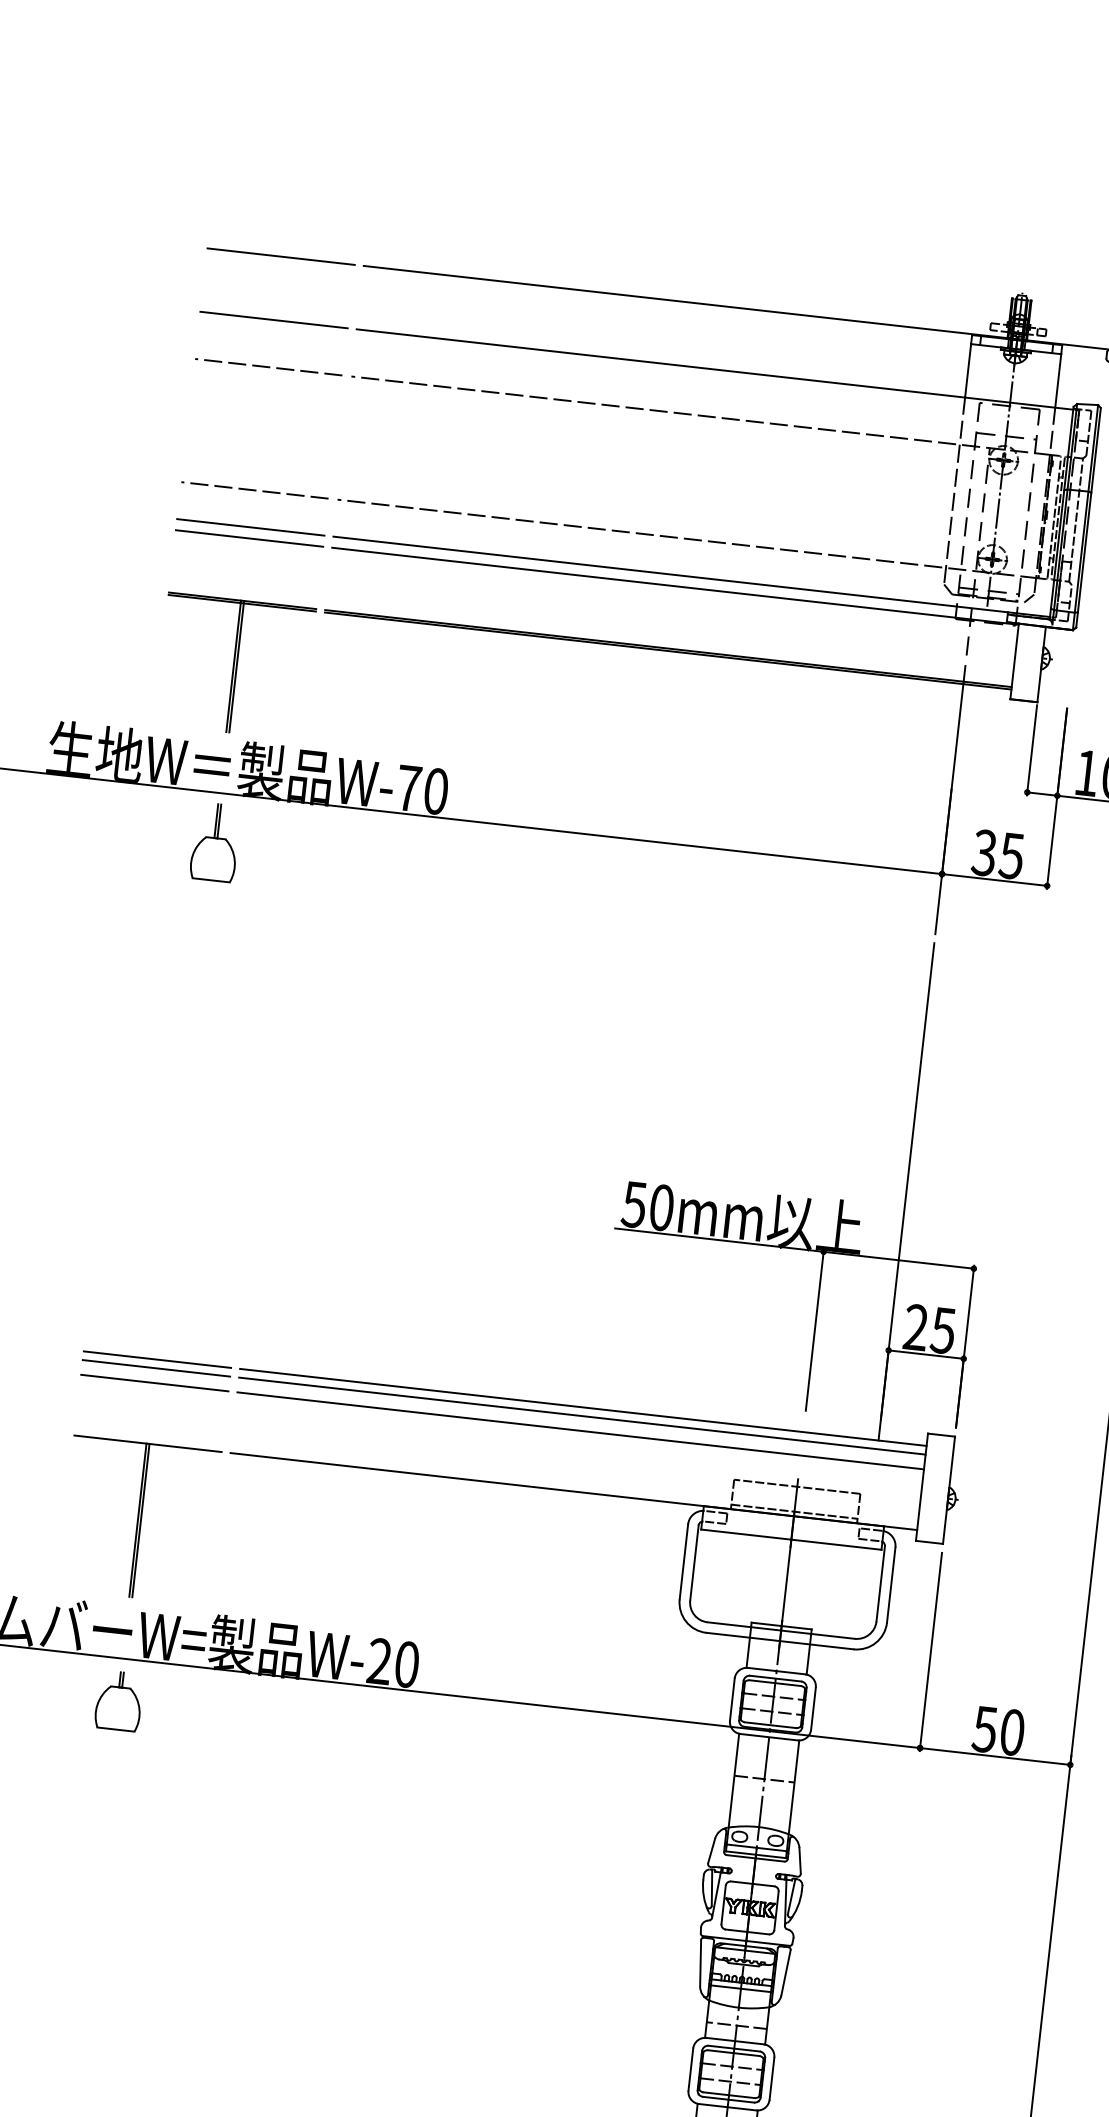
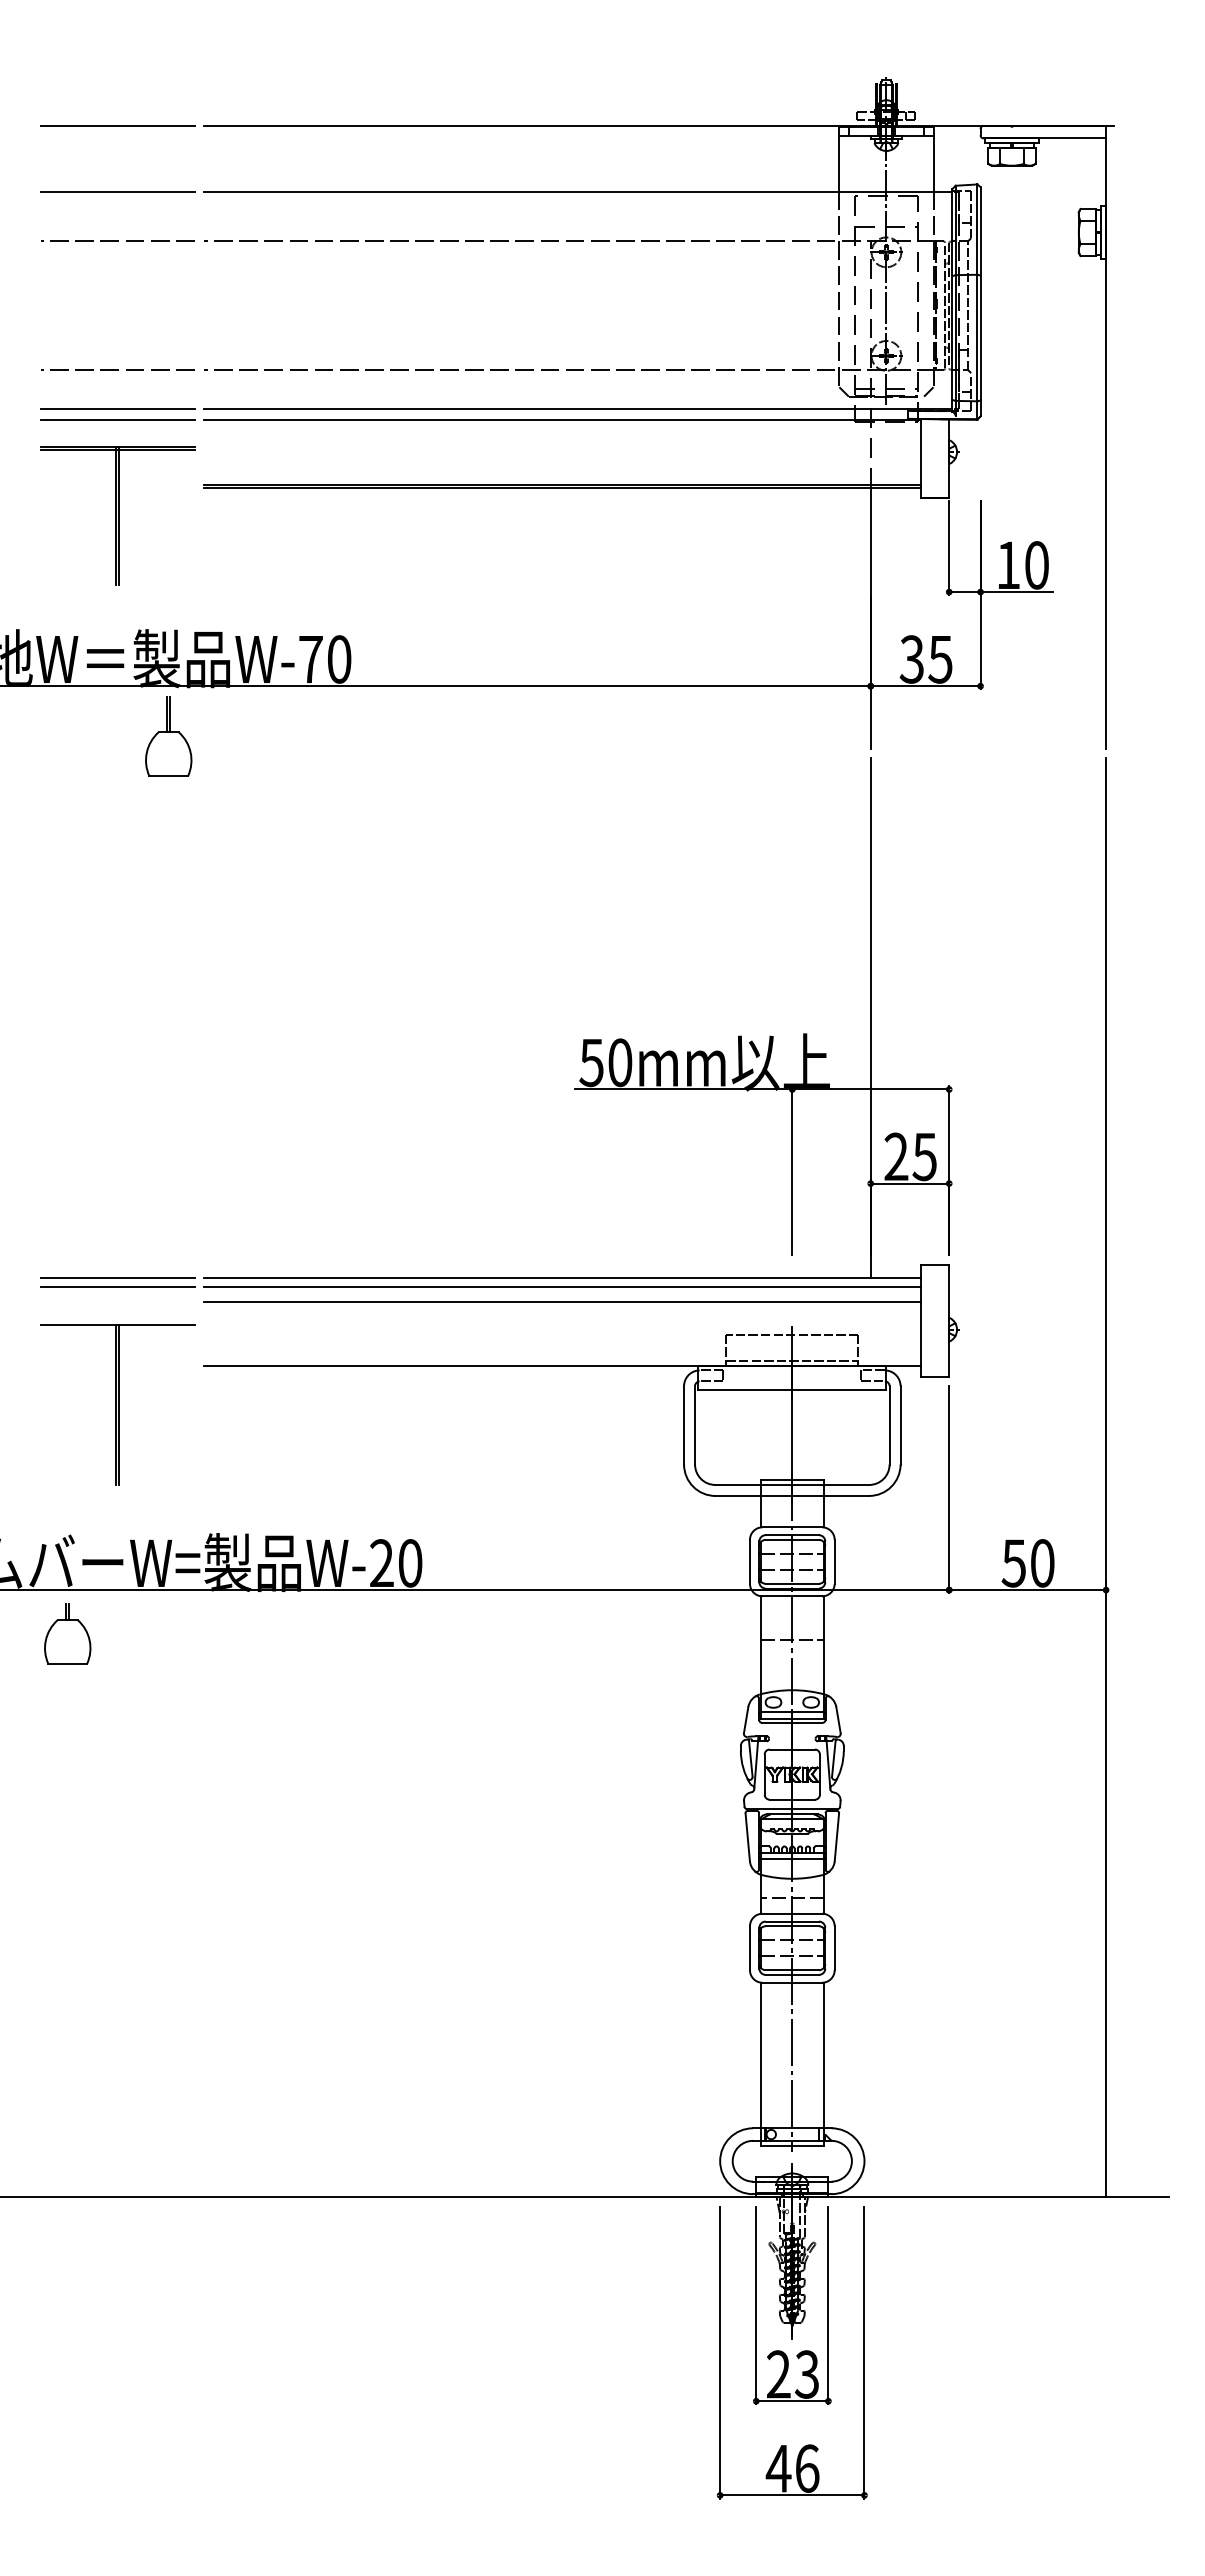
part: (235, 666) -> (117, 515), moved
part: (215, 842) -> (168, 736), moved
line: (154, 1383) -> (117, 1302), removed
part: (139, 1520) -> (117, 1404), moved
part: (119, 1700) -> (67, 1633), moved

